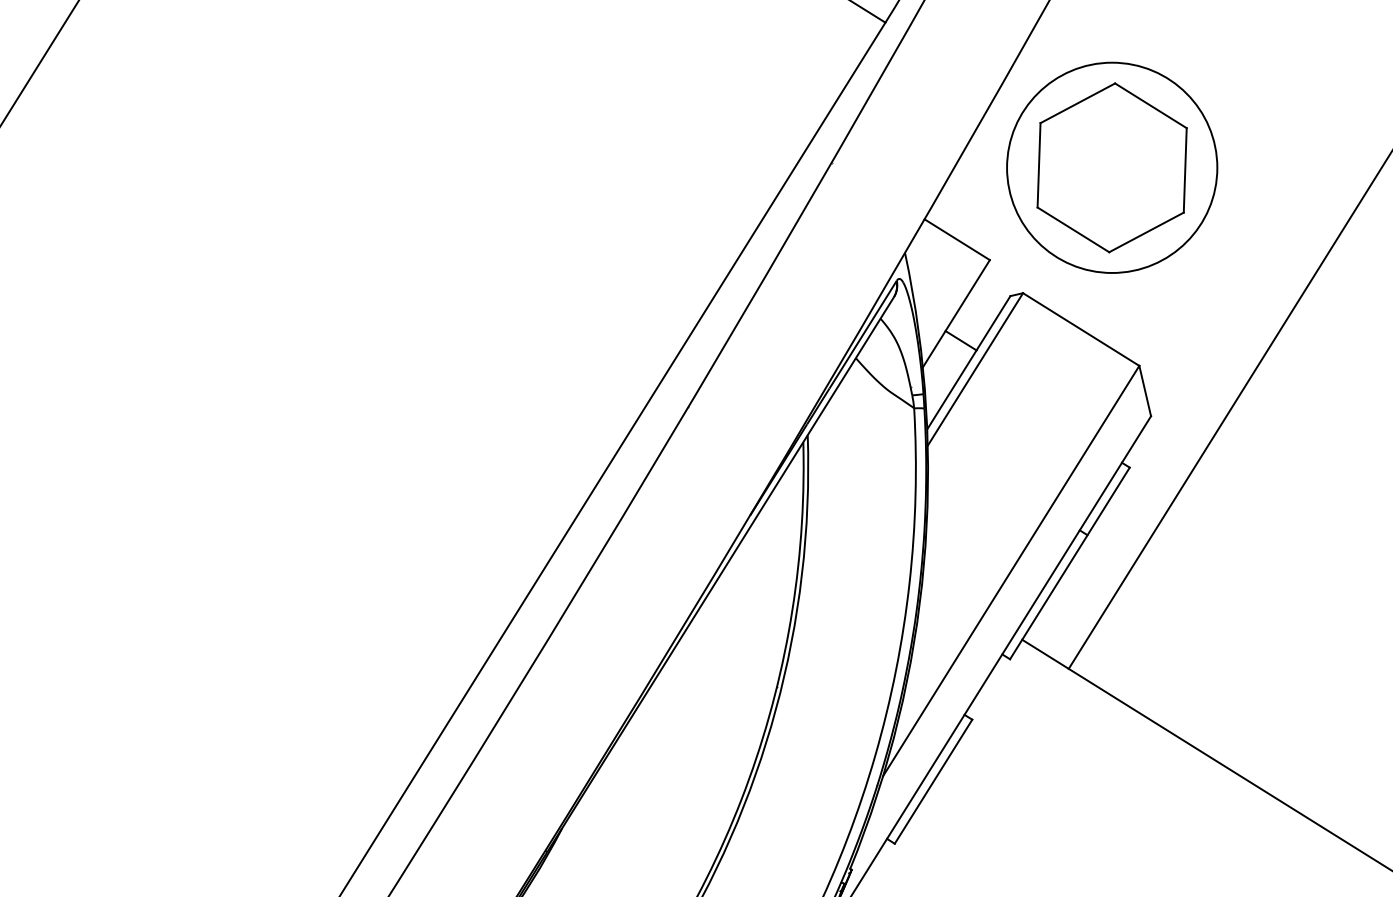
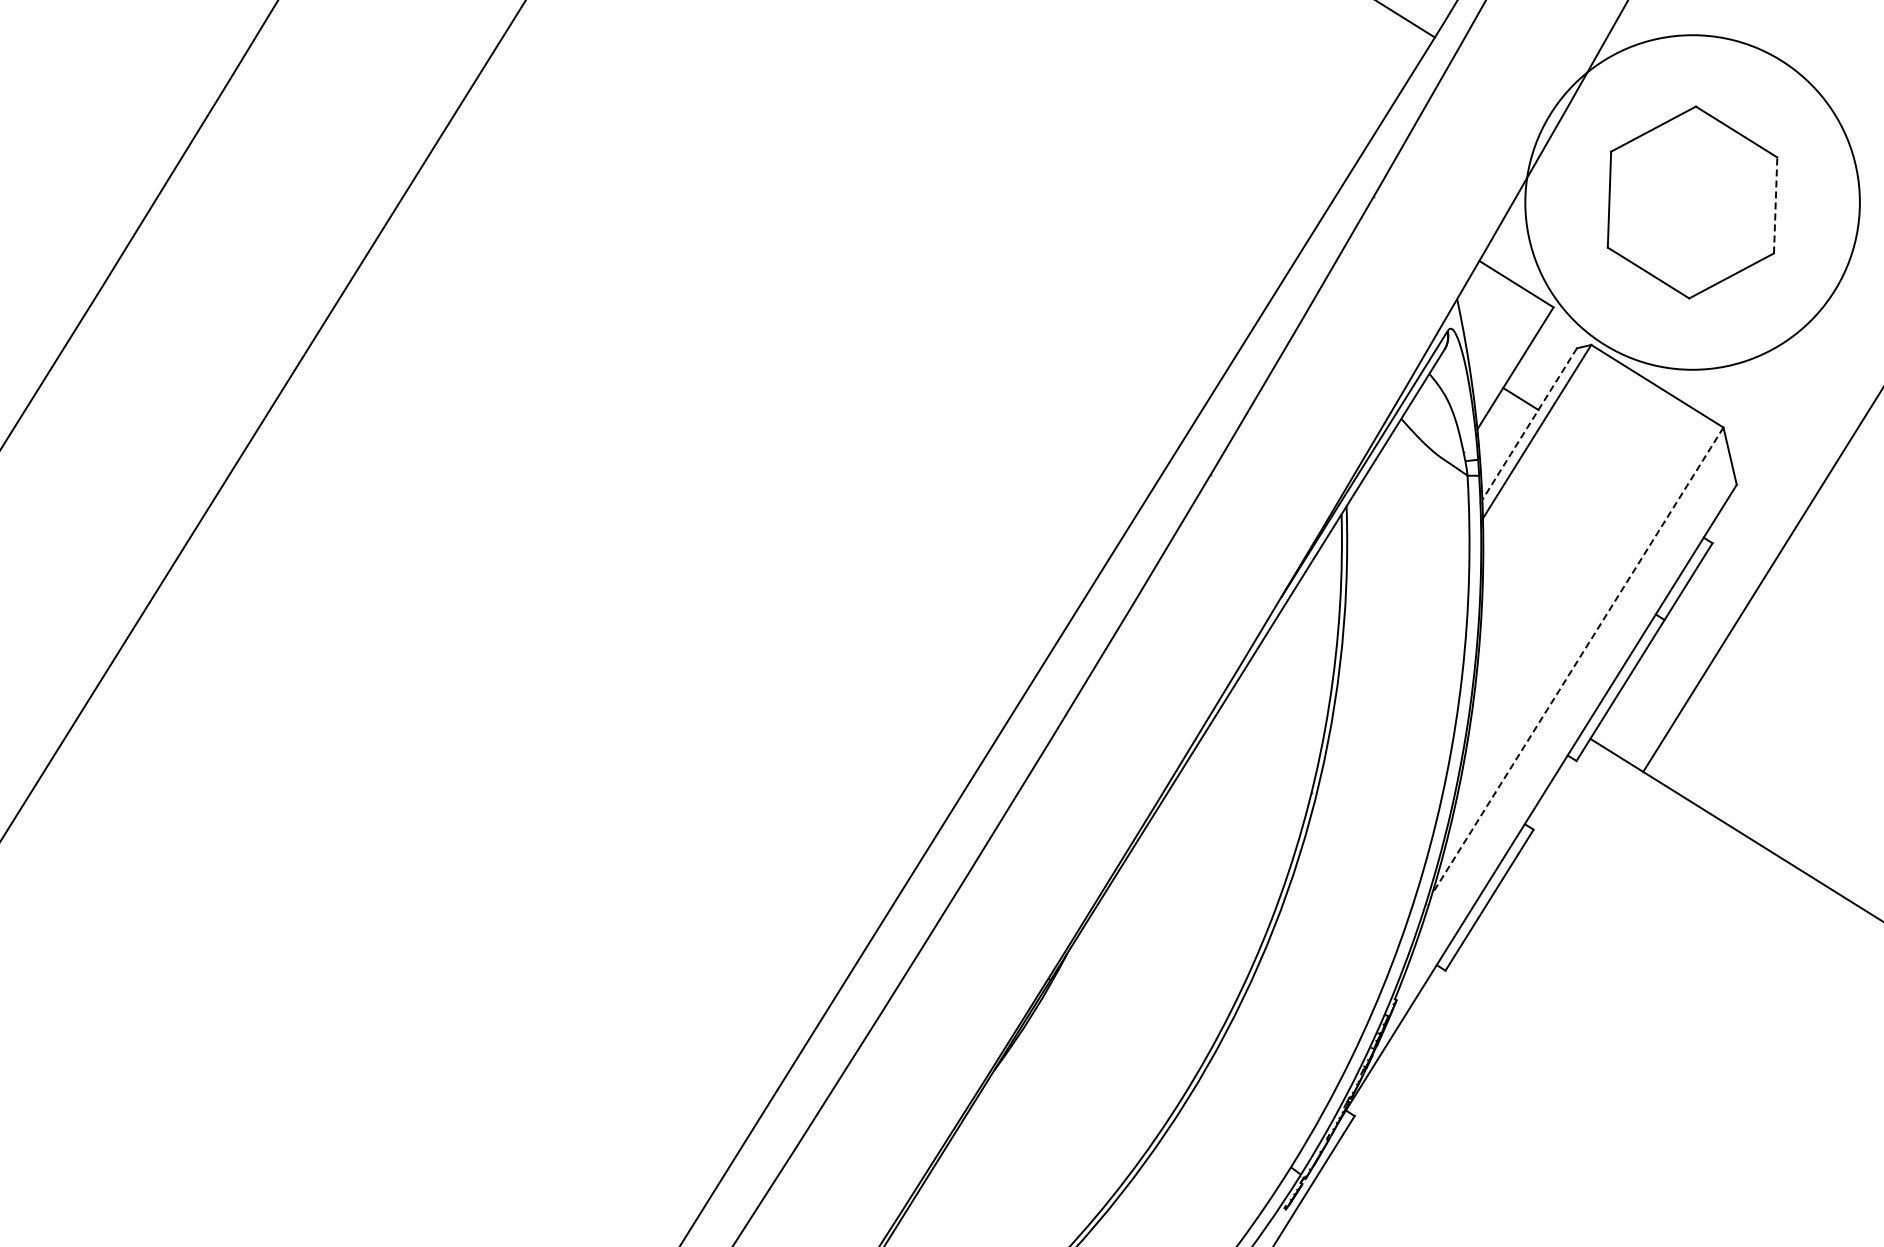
circle: (1112, 167) -> (1692, 202), size x1.4
line: (1185, 169) -> (1775, 204), solid -> dashed
line: (968, 363) -> (1529, 424), solid -> dashed
line: (1010, 571) -> (1577, 661), solid -> dashed

